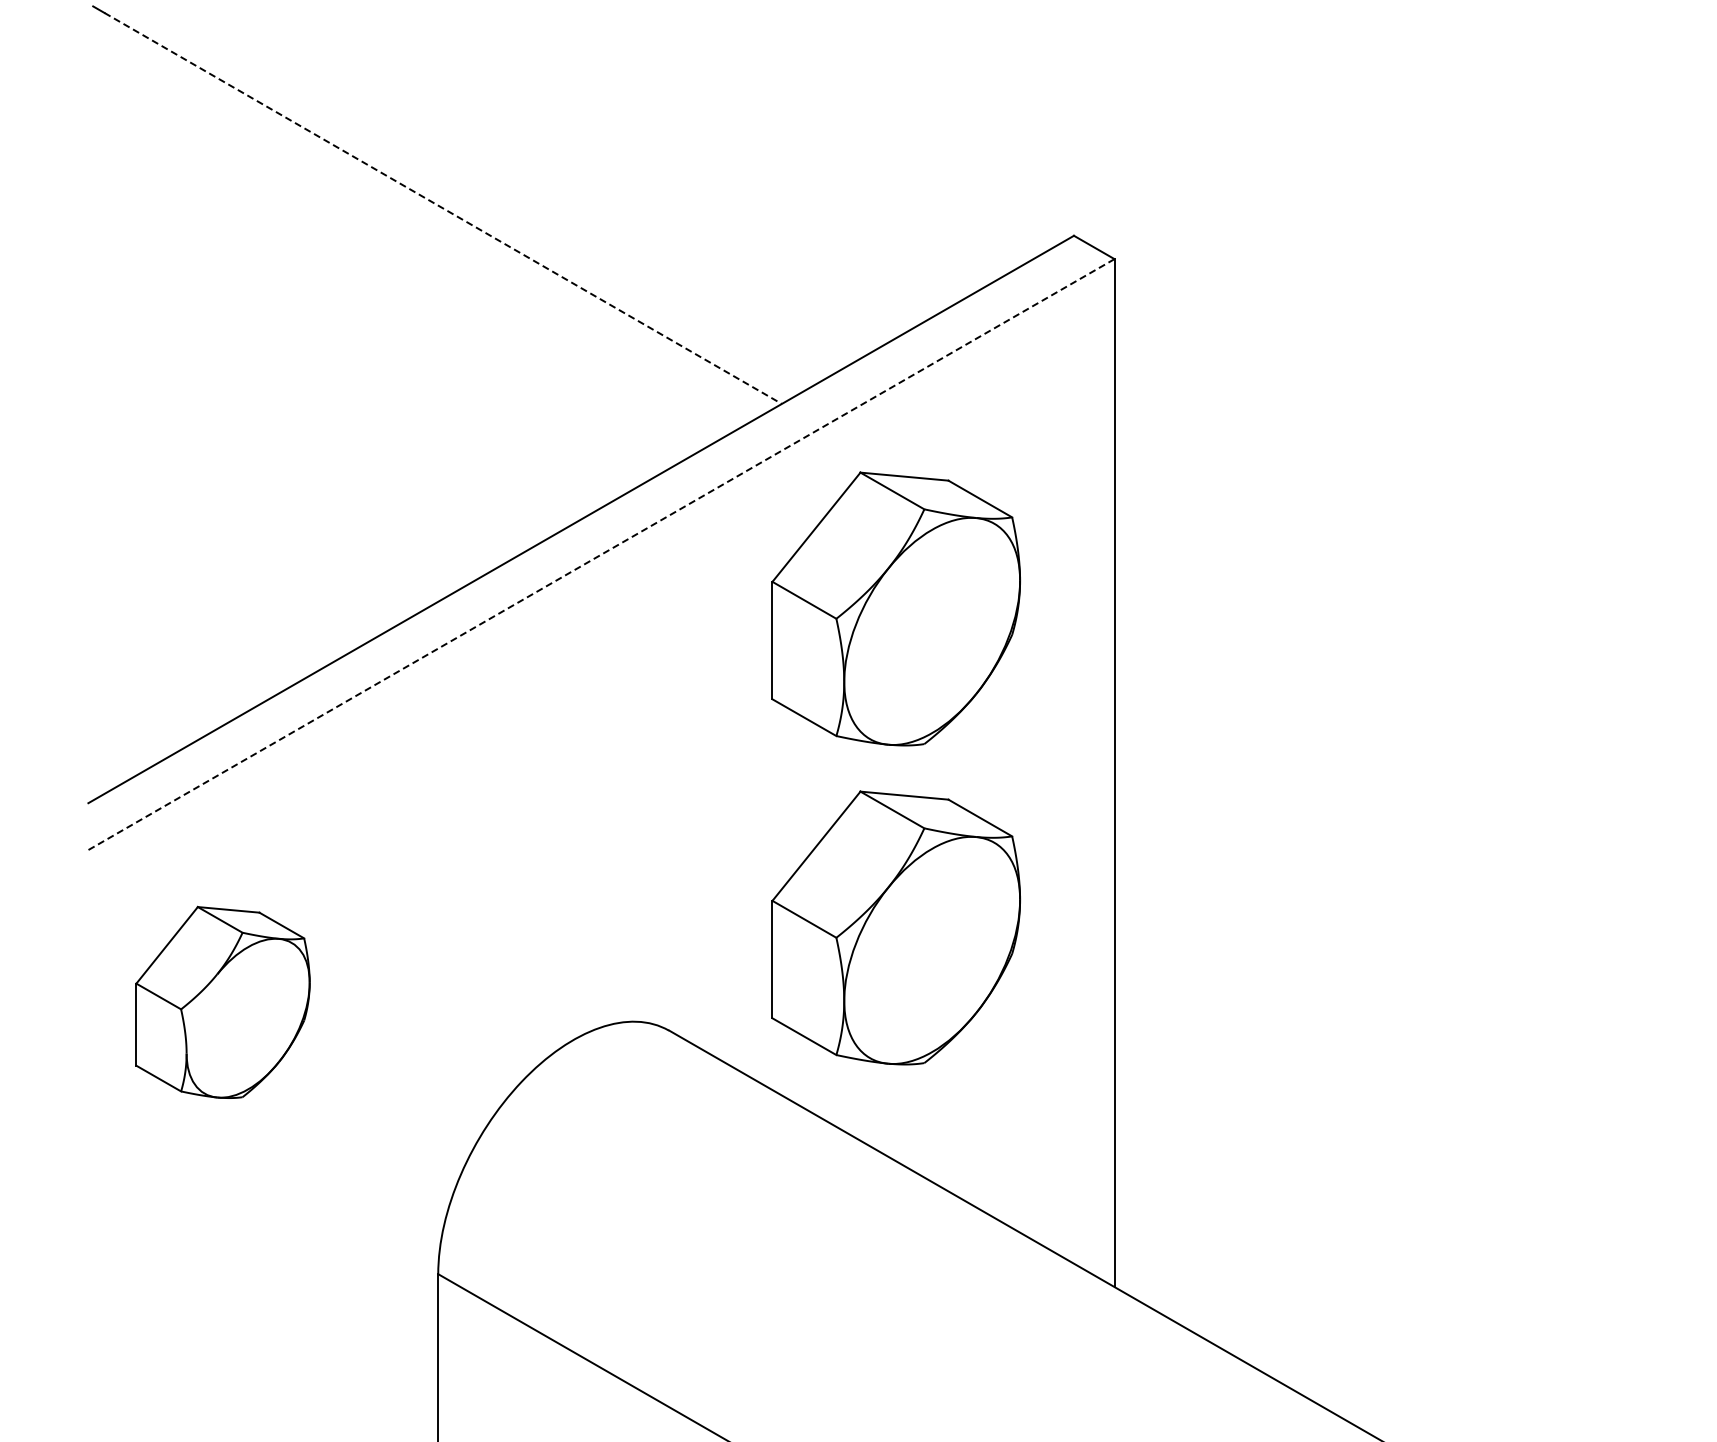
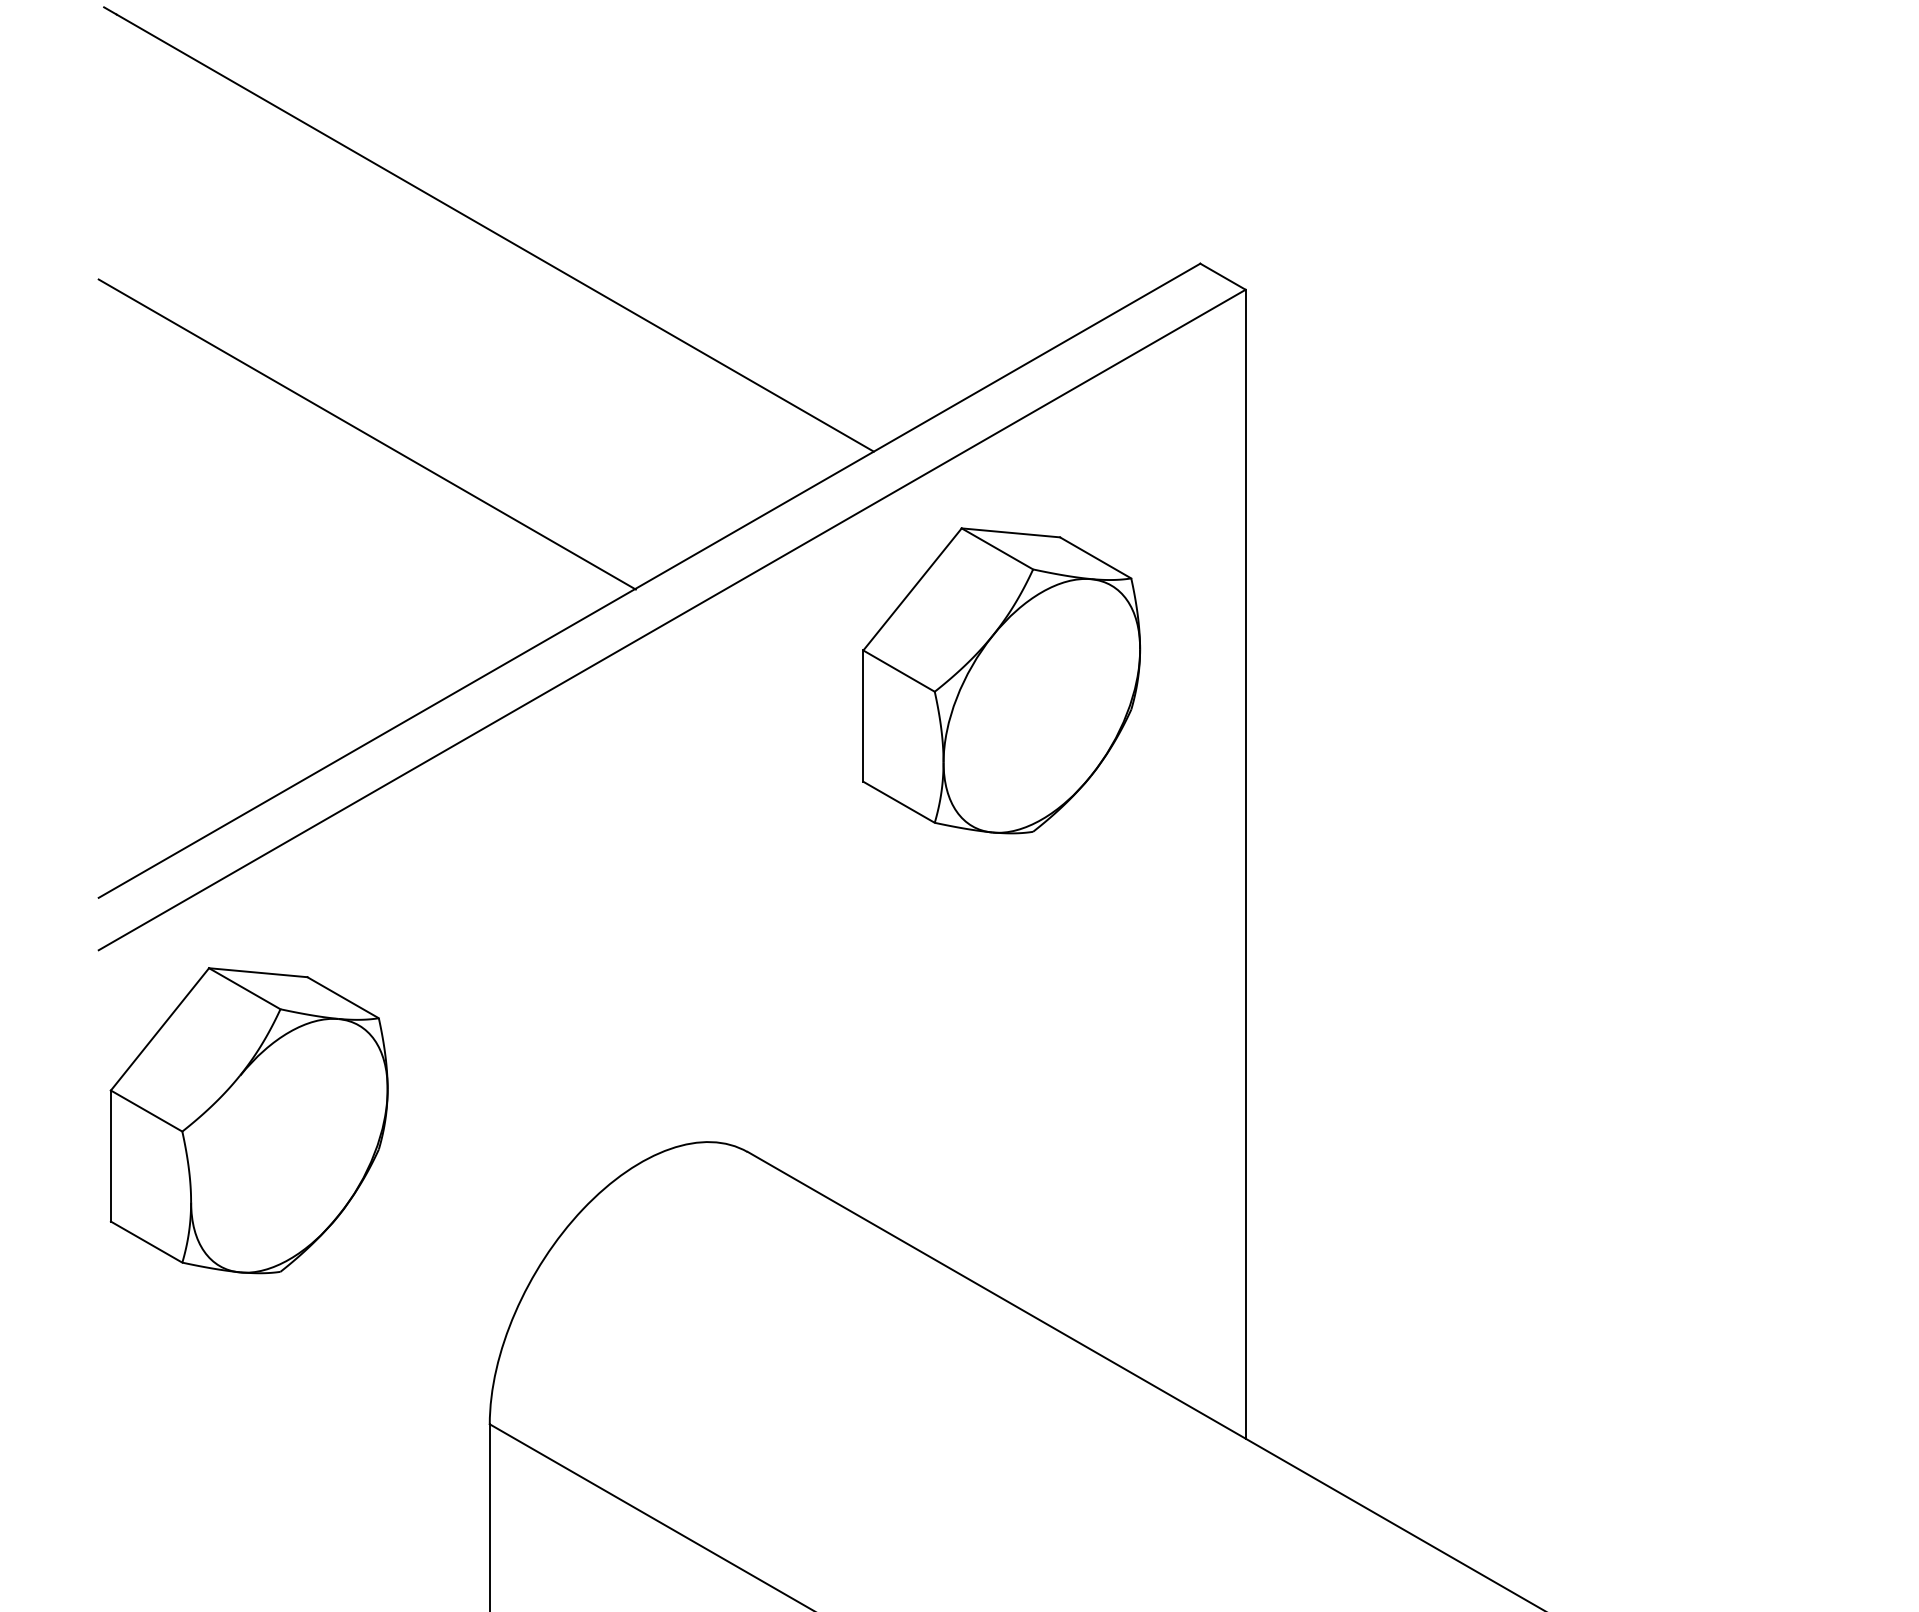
line: (443, 208) -> (495, 233), dashed -> solid
line: (328, 388) -> (367, 434), added
line: (601, 554) -> (672, 619), dashed -> solid
part: (895, 927) -> (1000, 1036), removed
part: (222, 1002) -> (248, 1120), size x1.43

